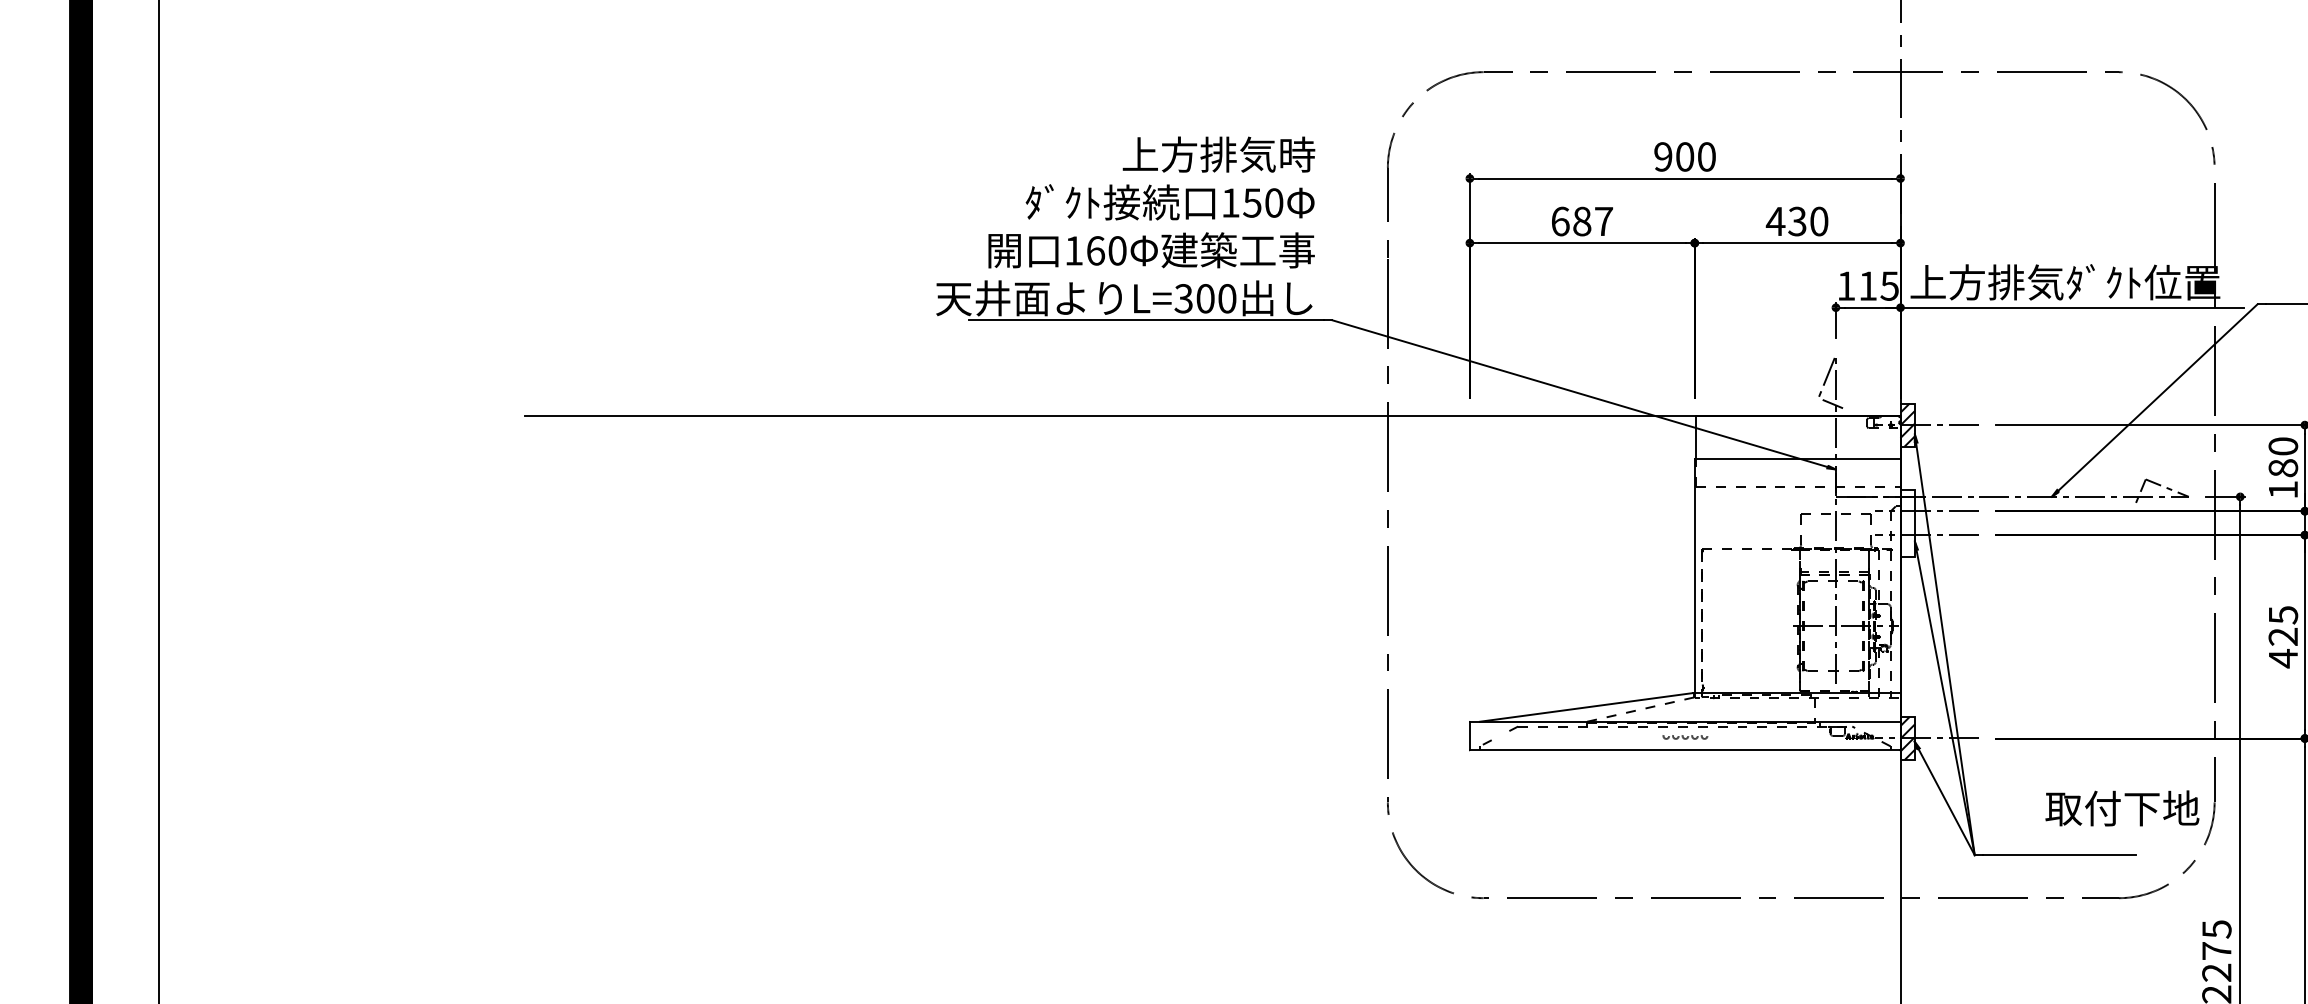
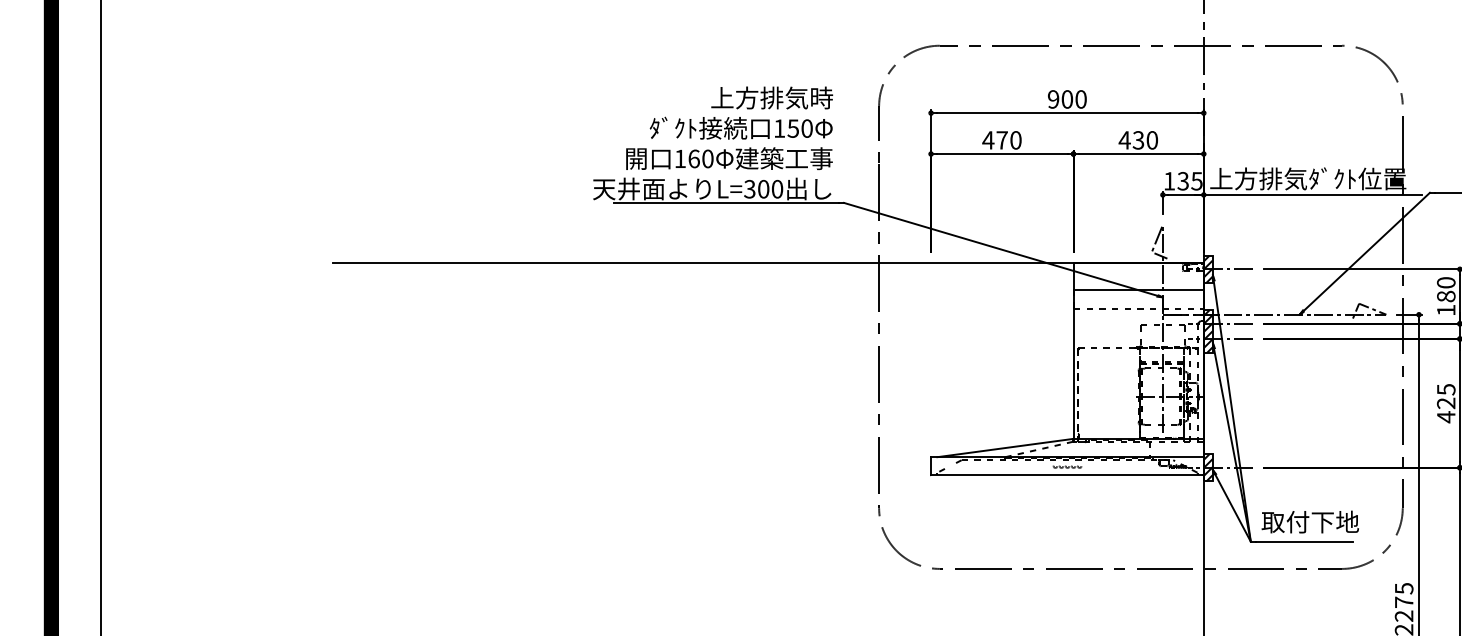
text: (1581, 221) -> (1001, 140), 687 -> 470
text: (1866, 286) -> (1182, 181), 115 -> 135
hatch: (1906, 523) -> (1207, 331), added
text: (2121, 807) -> (1309, 521), moved

